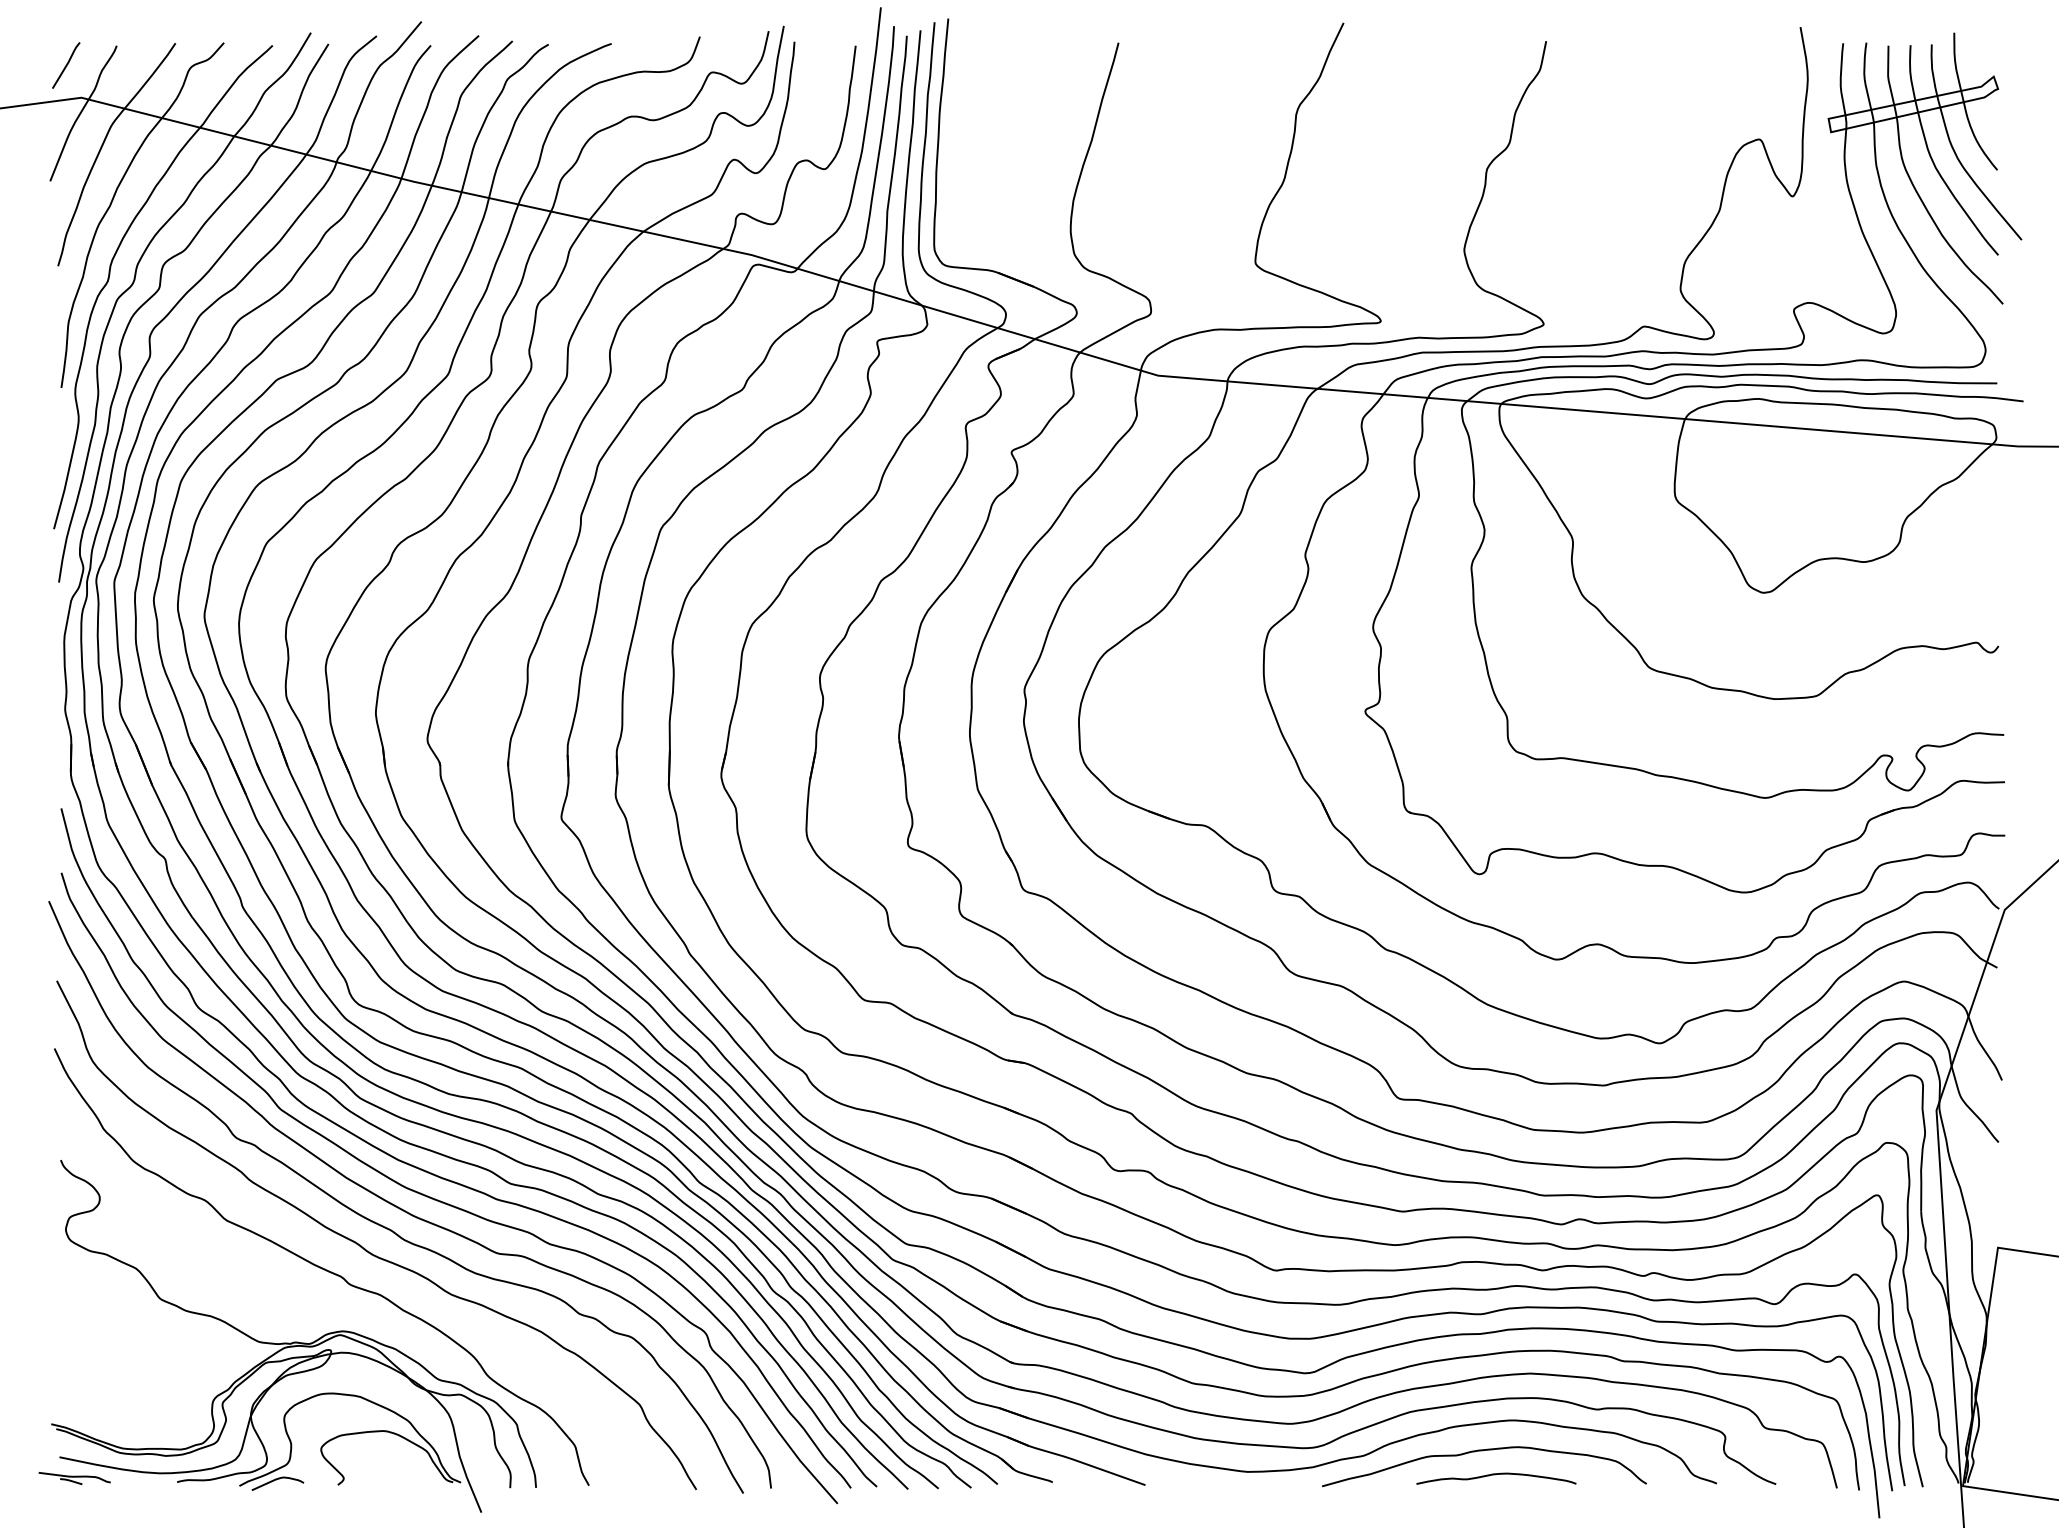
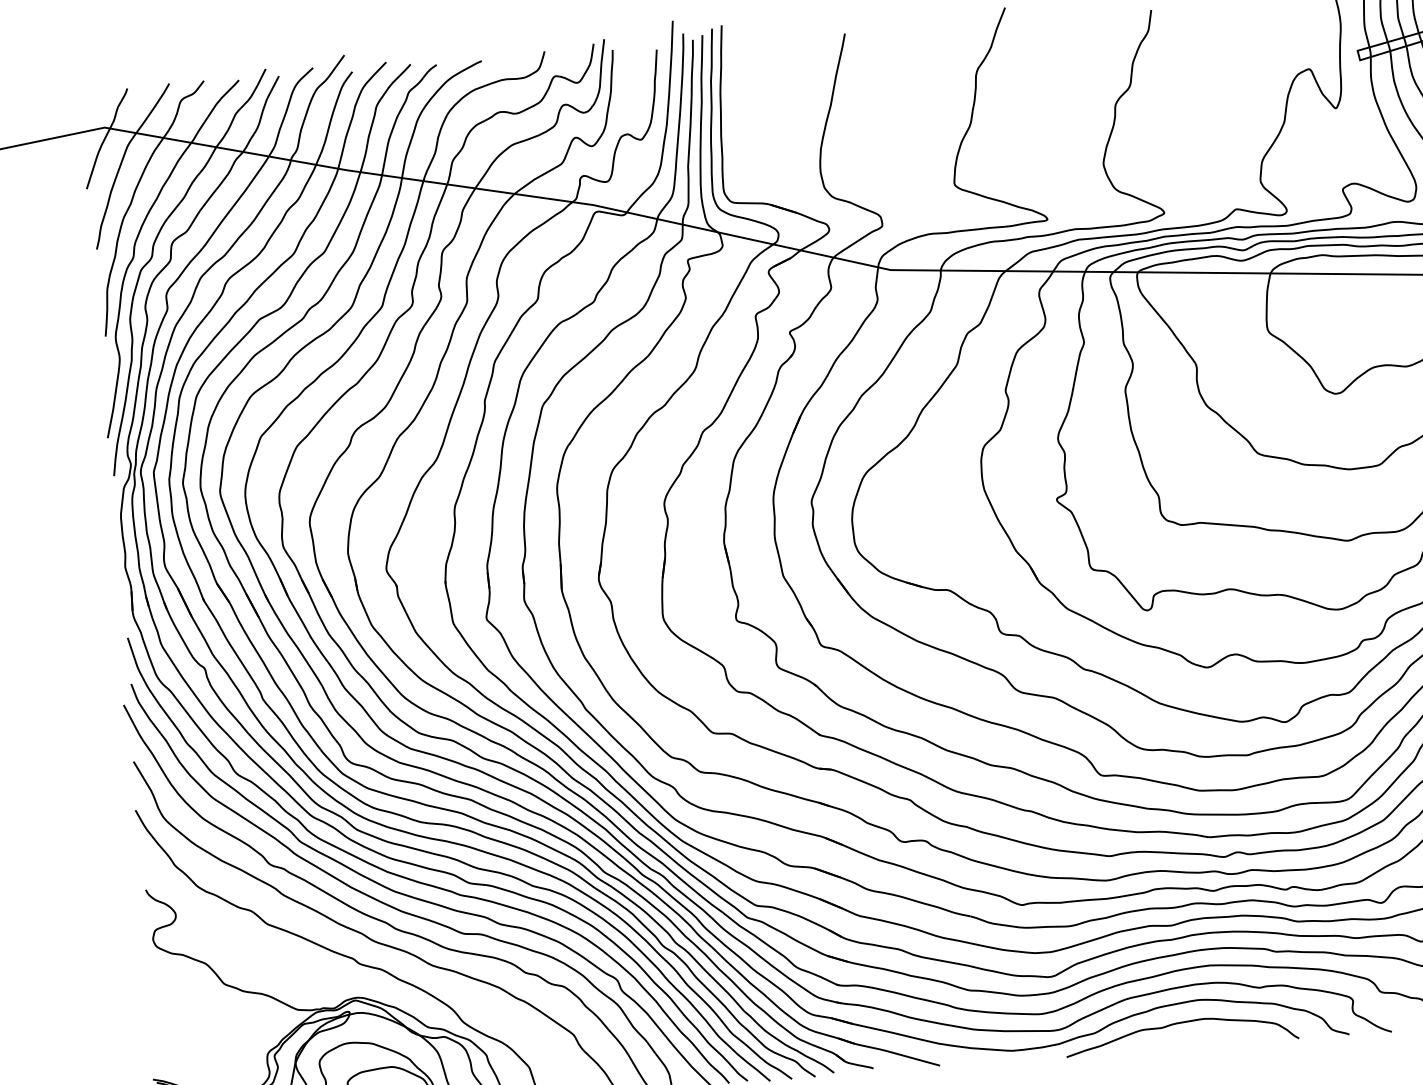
line: (66, 65) -> (92, 105), removed
curve: (1495, 1475) -> (1190, 1040), removed

